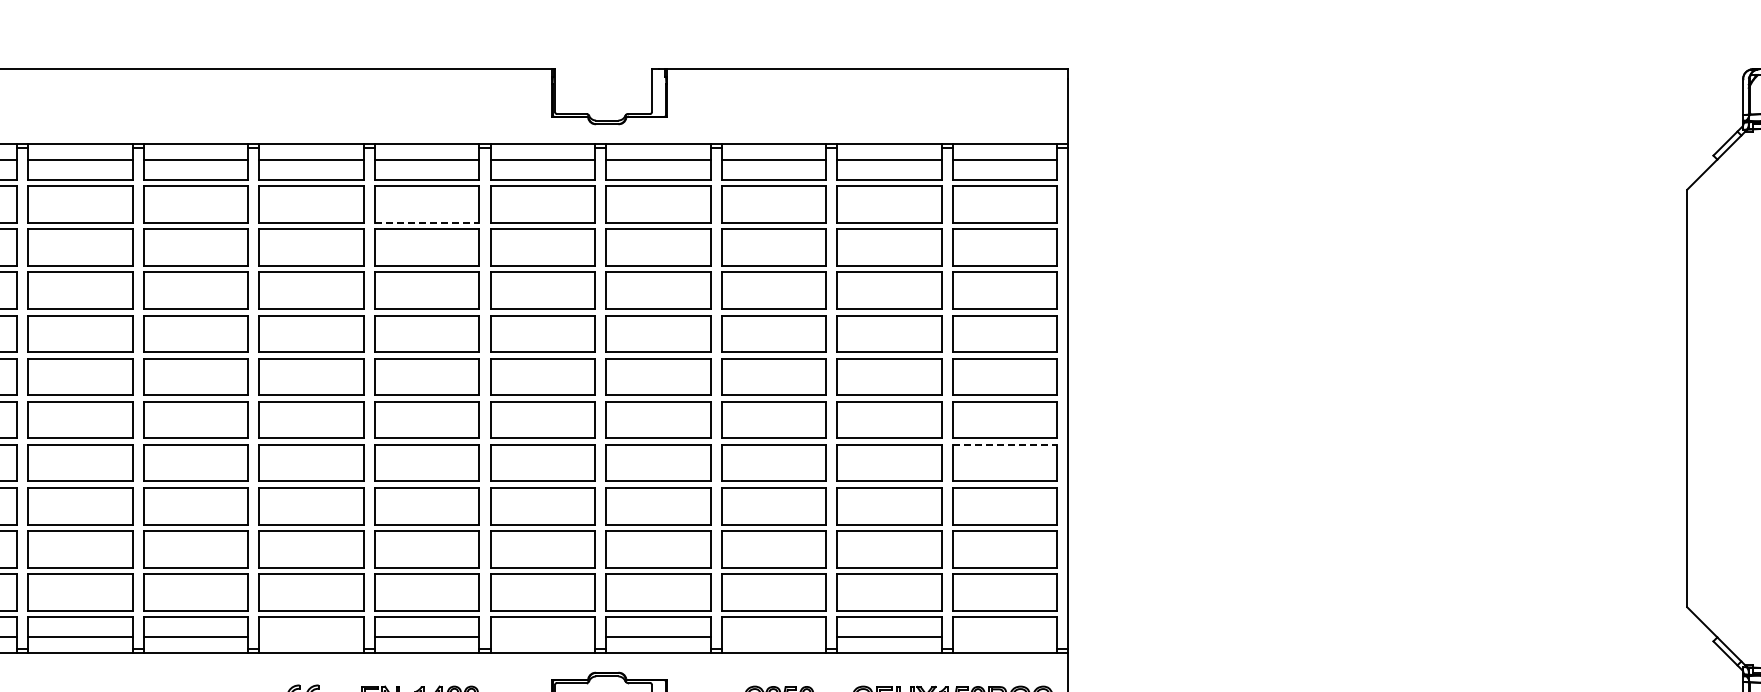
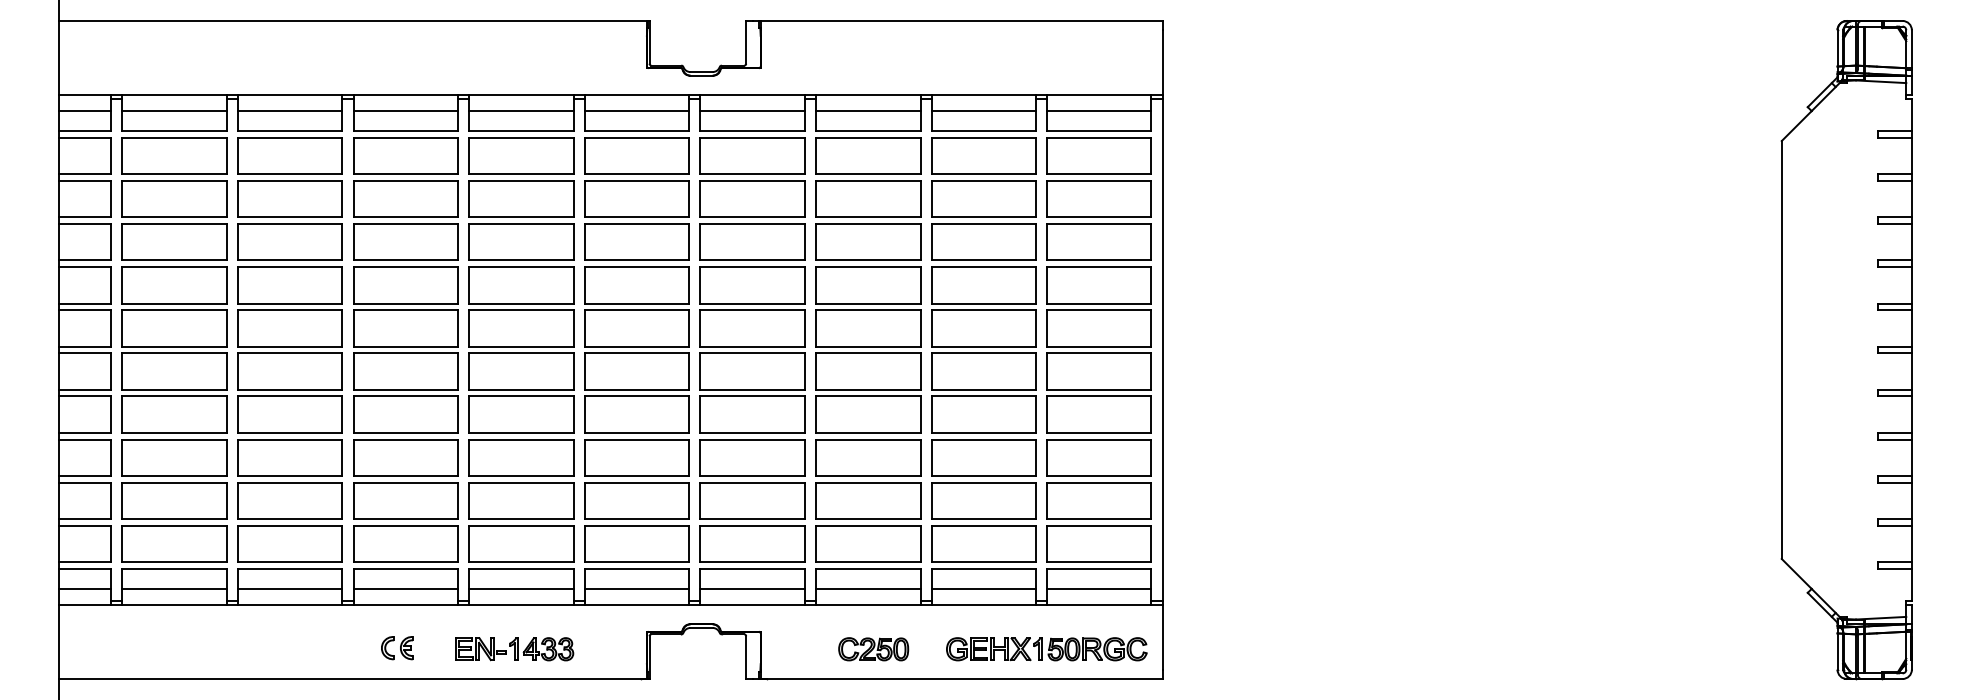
line: (427, 223) -> (521, 174), dashed -> solid
line: (1005, 445) -> (1099, 396), dashed -> solid
line: (311, 637) -> (405, 588), added
line: (542, 637) -> (636, 588), added
line: (774, 637) -> (868, 588), added
line: (1005, 637) -> (1099, 588), added

